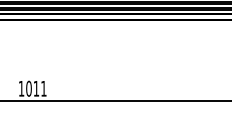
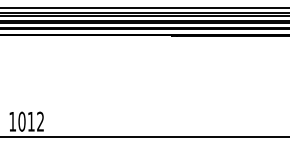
text: (43, 88) -> (40, 121), 1011 -> 1012

